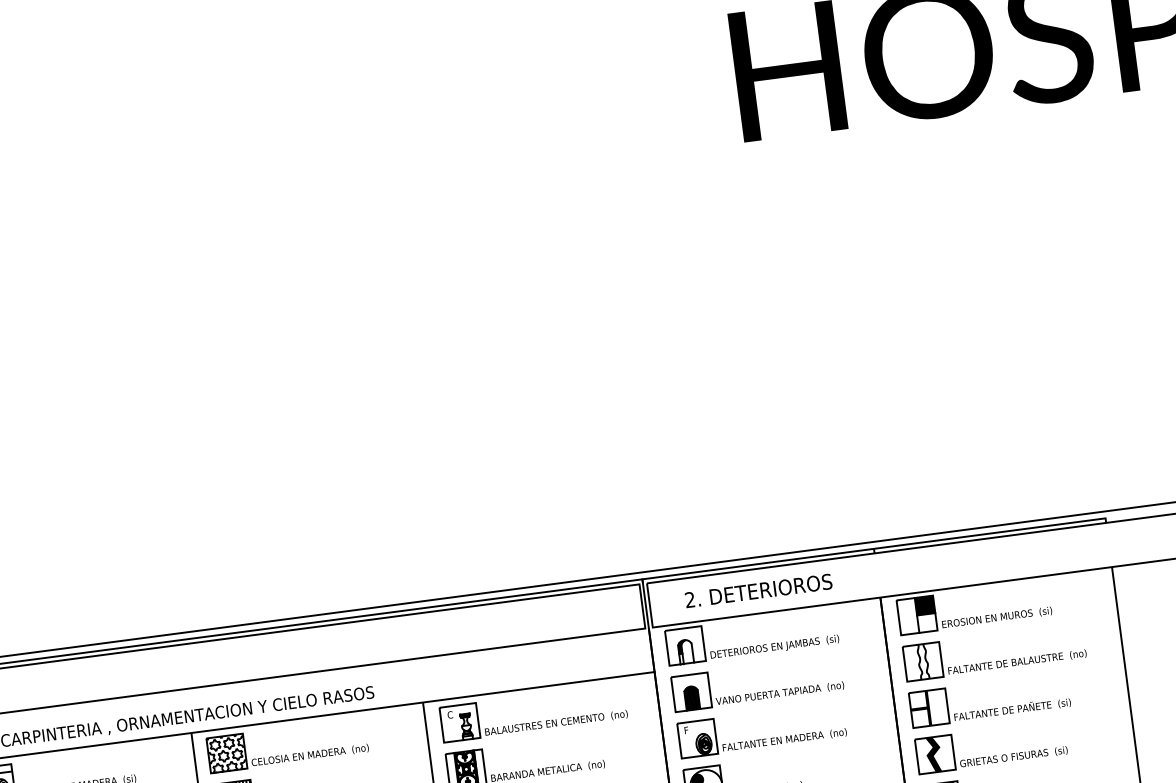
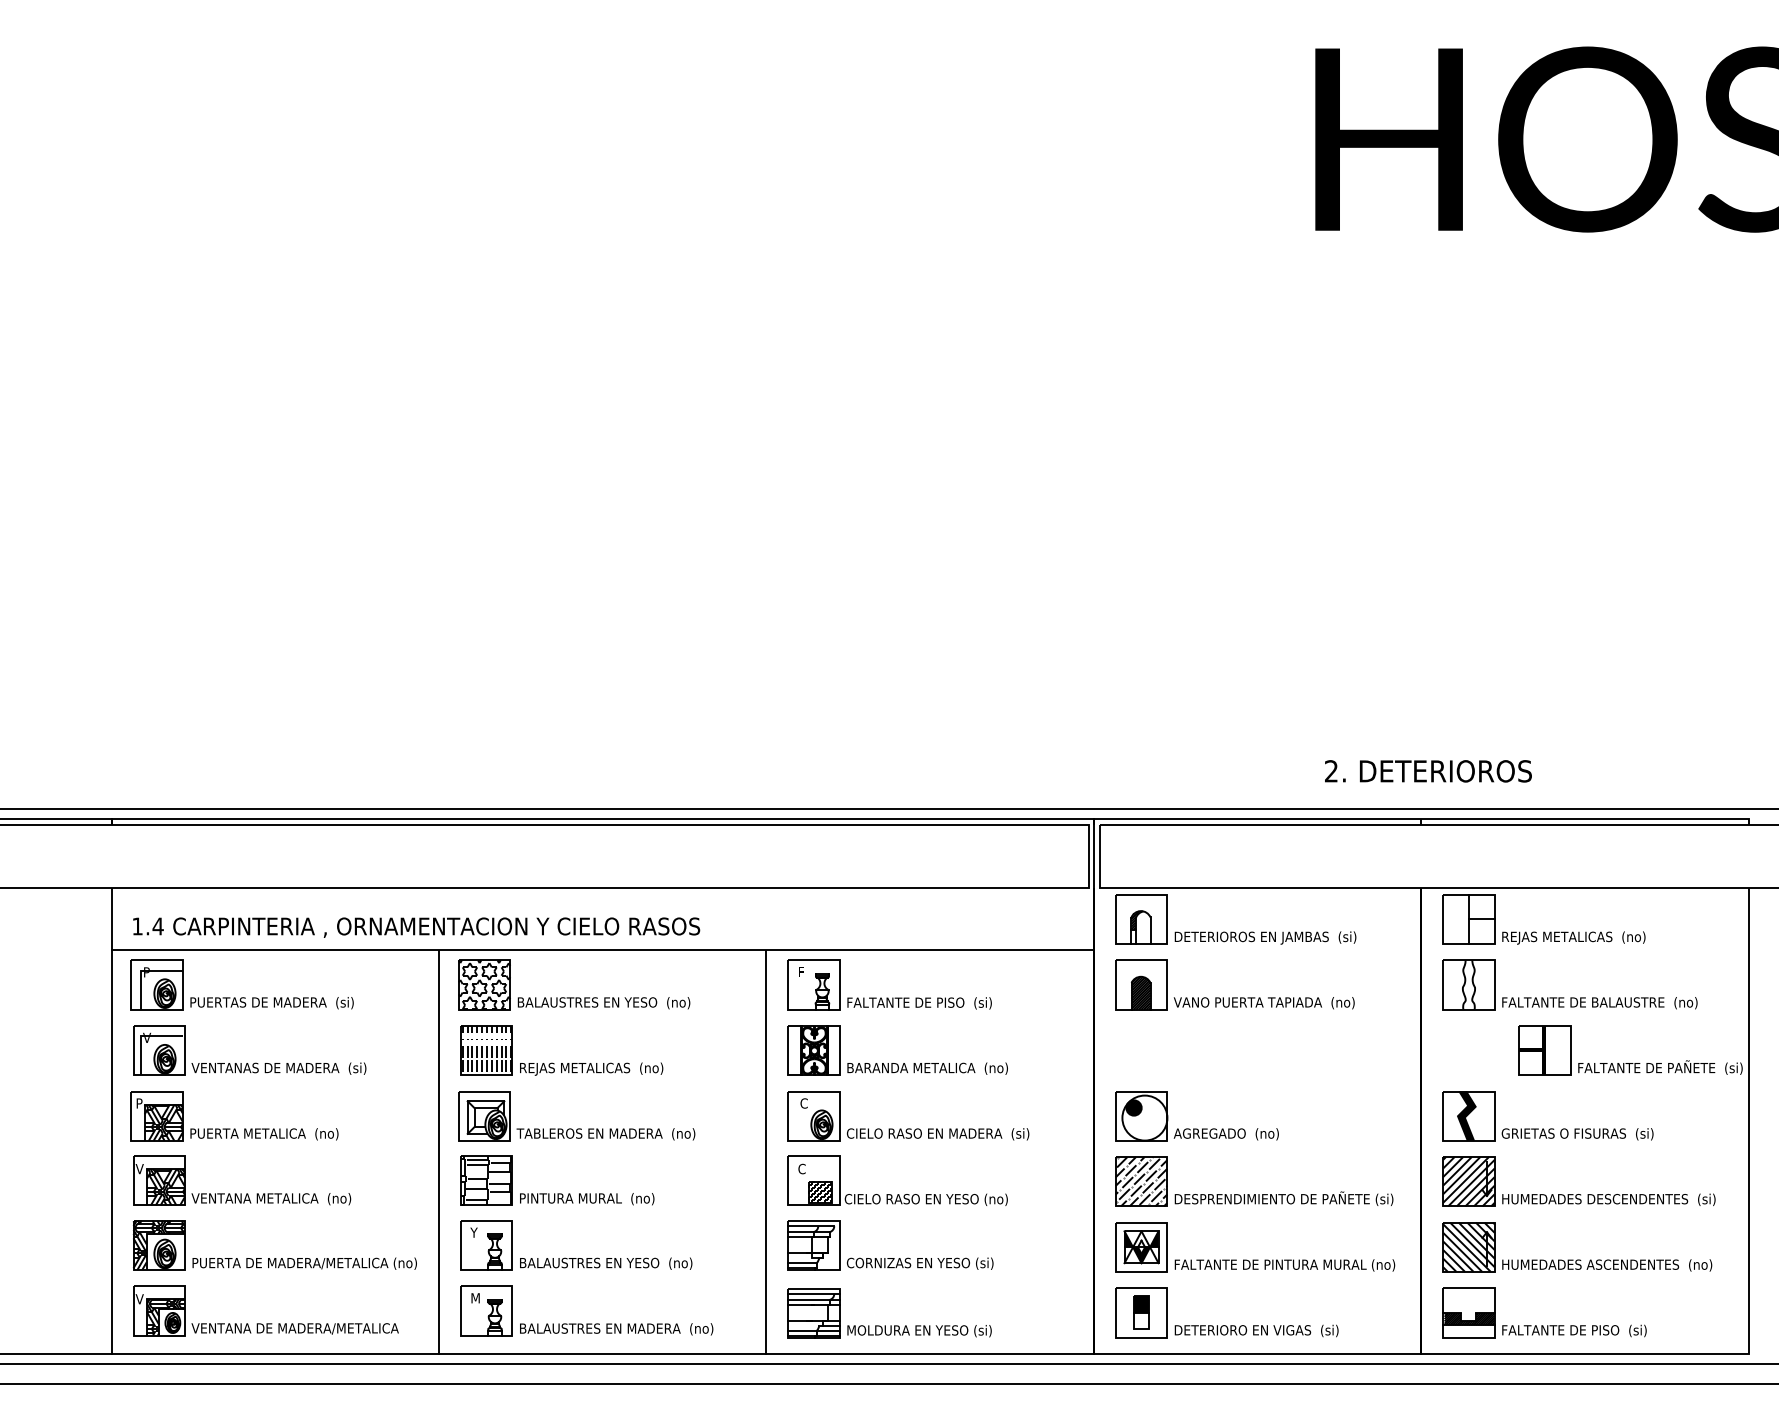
text: (758, 591) -> (1428, 771), moved
hatch: (924, 605) -> (1481, 906), removed
text: (997, 617) -> (1580, 937), EROSION EN MUROS  (si) -> REJAS METALICAS  (no)
part: (990, 709) -> (1630, 1063), moved
text: (449, 715) -> (801, 972), C -> F
text: (556, 723) -> (948, 1003), BALAUSTRES EN CEMENTO  (no) -> FALTANTE DE PISO  (si)
part: (763, 739) -> (1232, 1063), removed
text: (312, 755) -> (603, 1003), CELOSIA EN MADERA  (no) -> BALAUSTRES EN YESO  (no)

